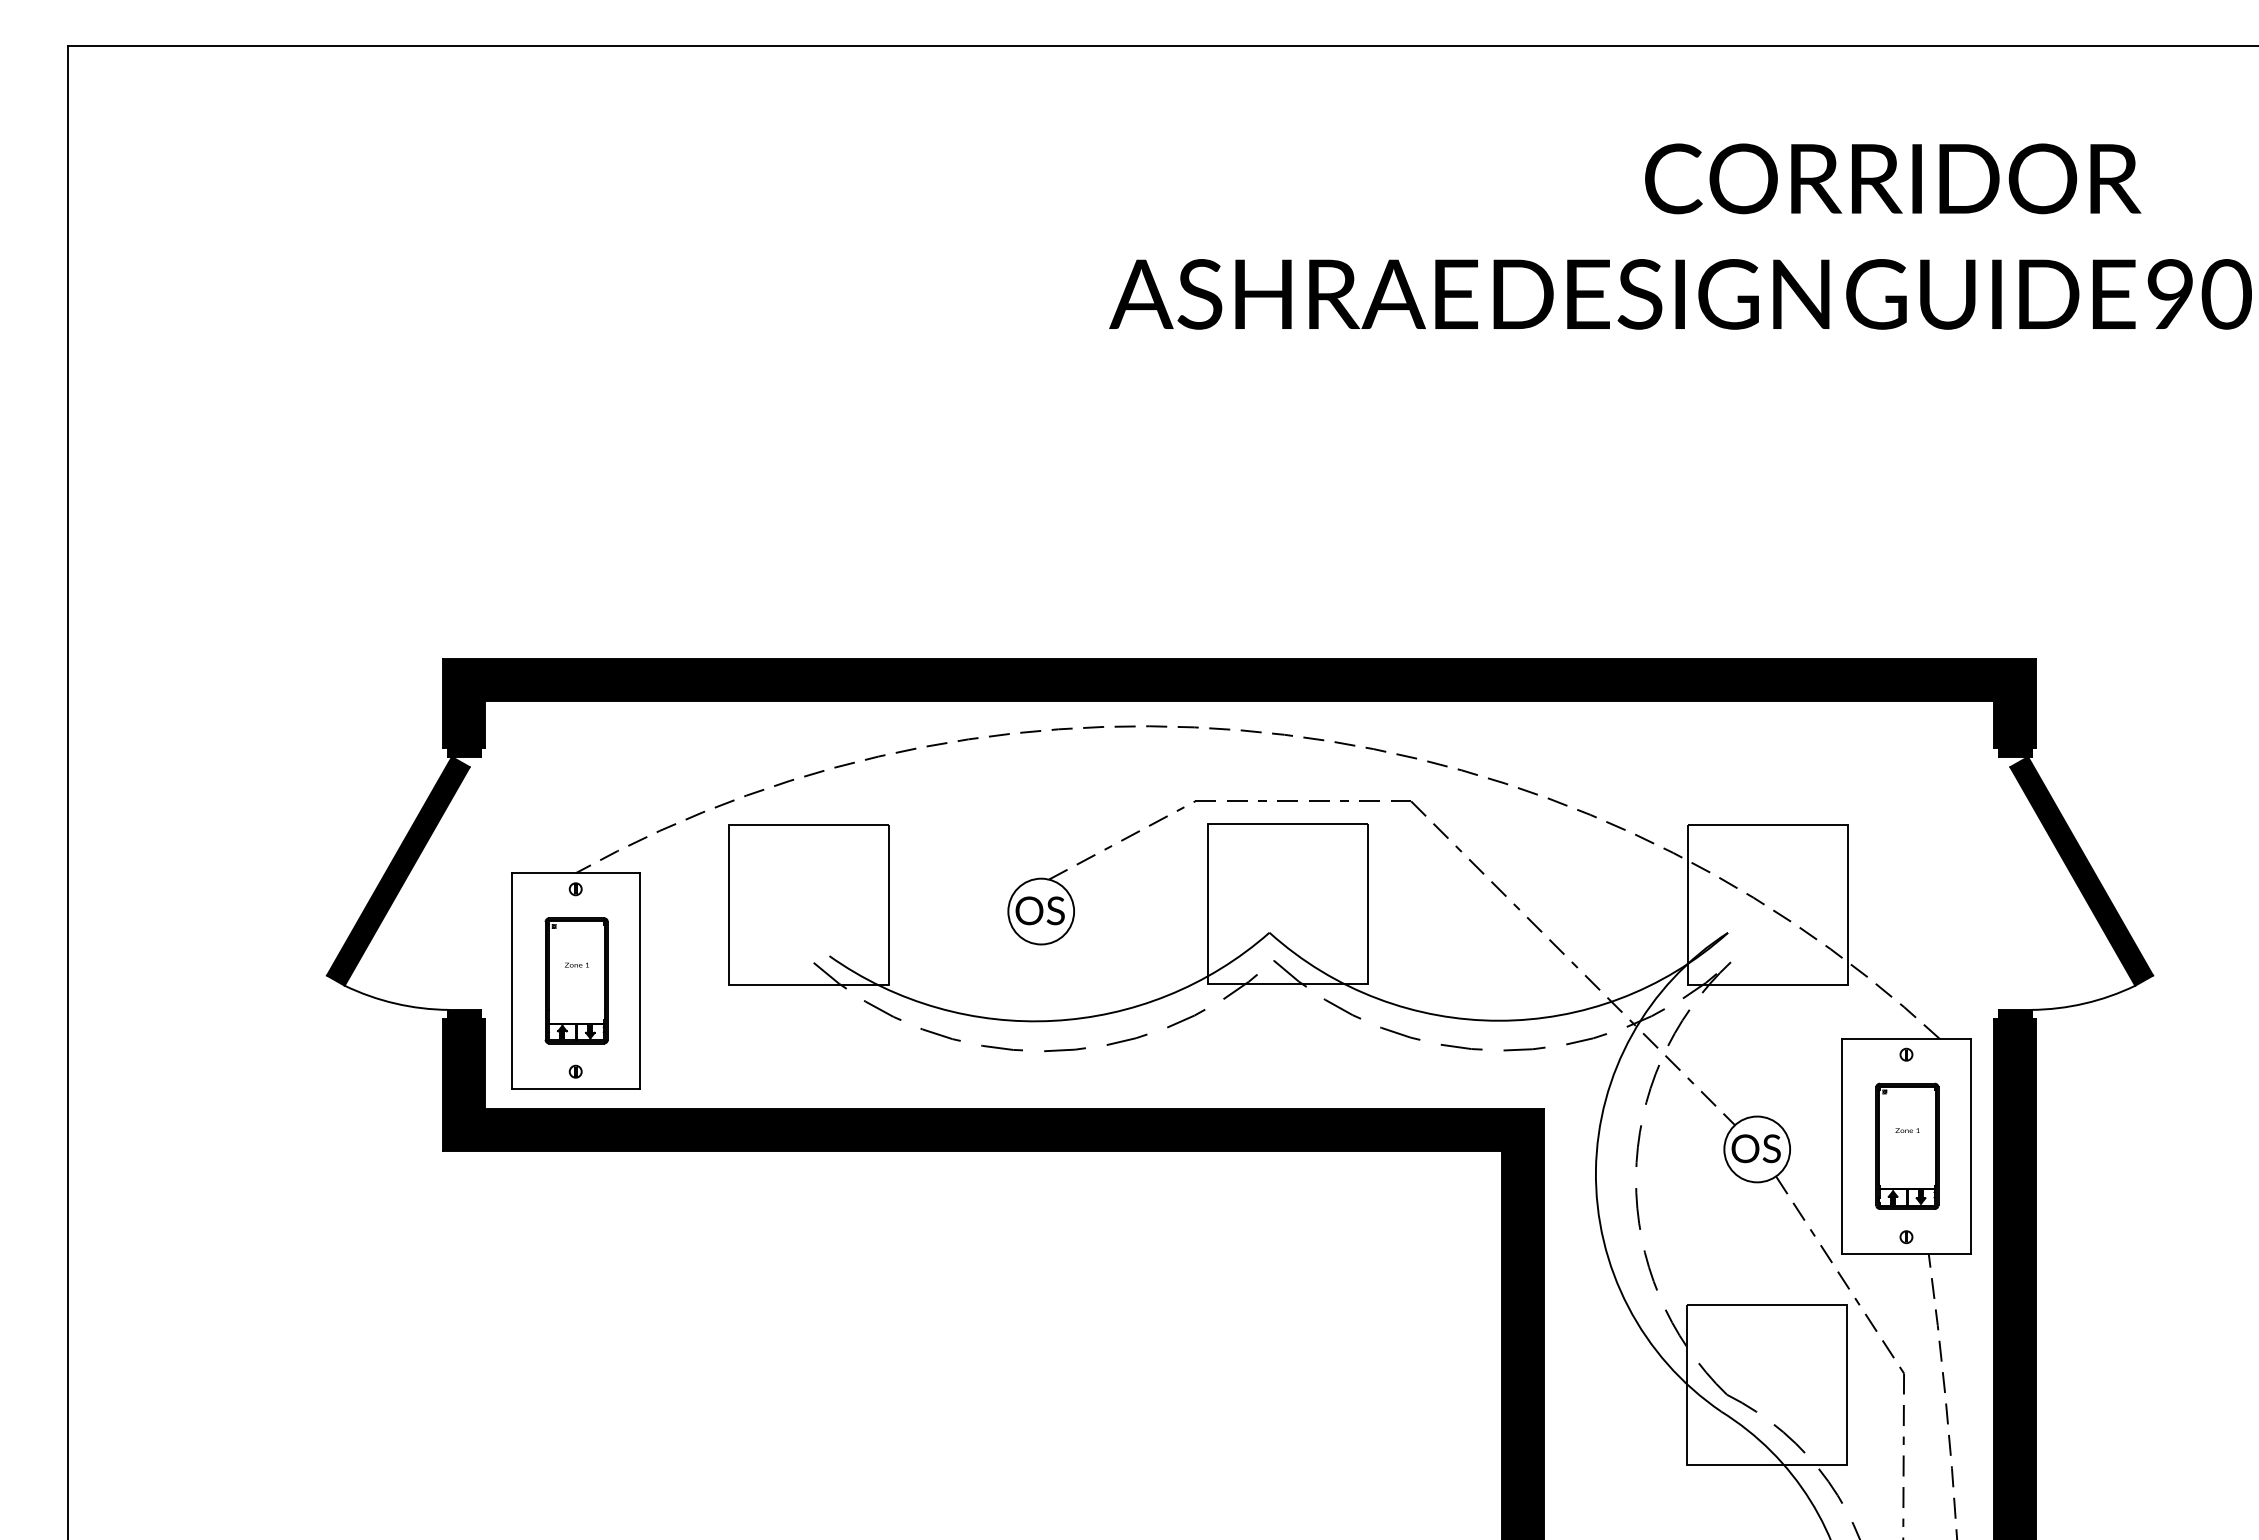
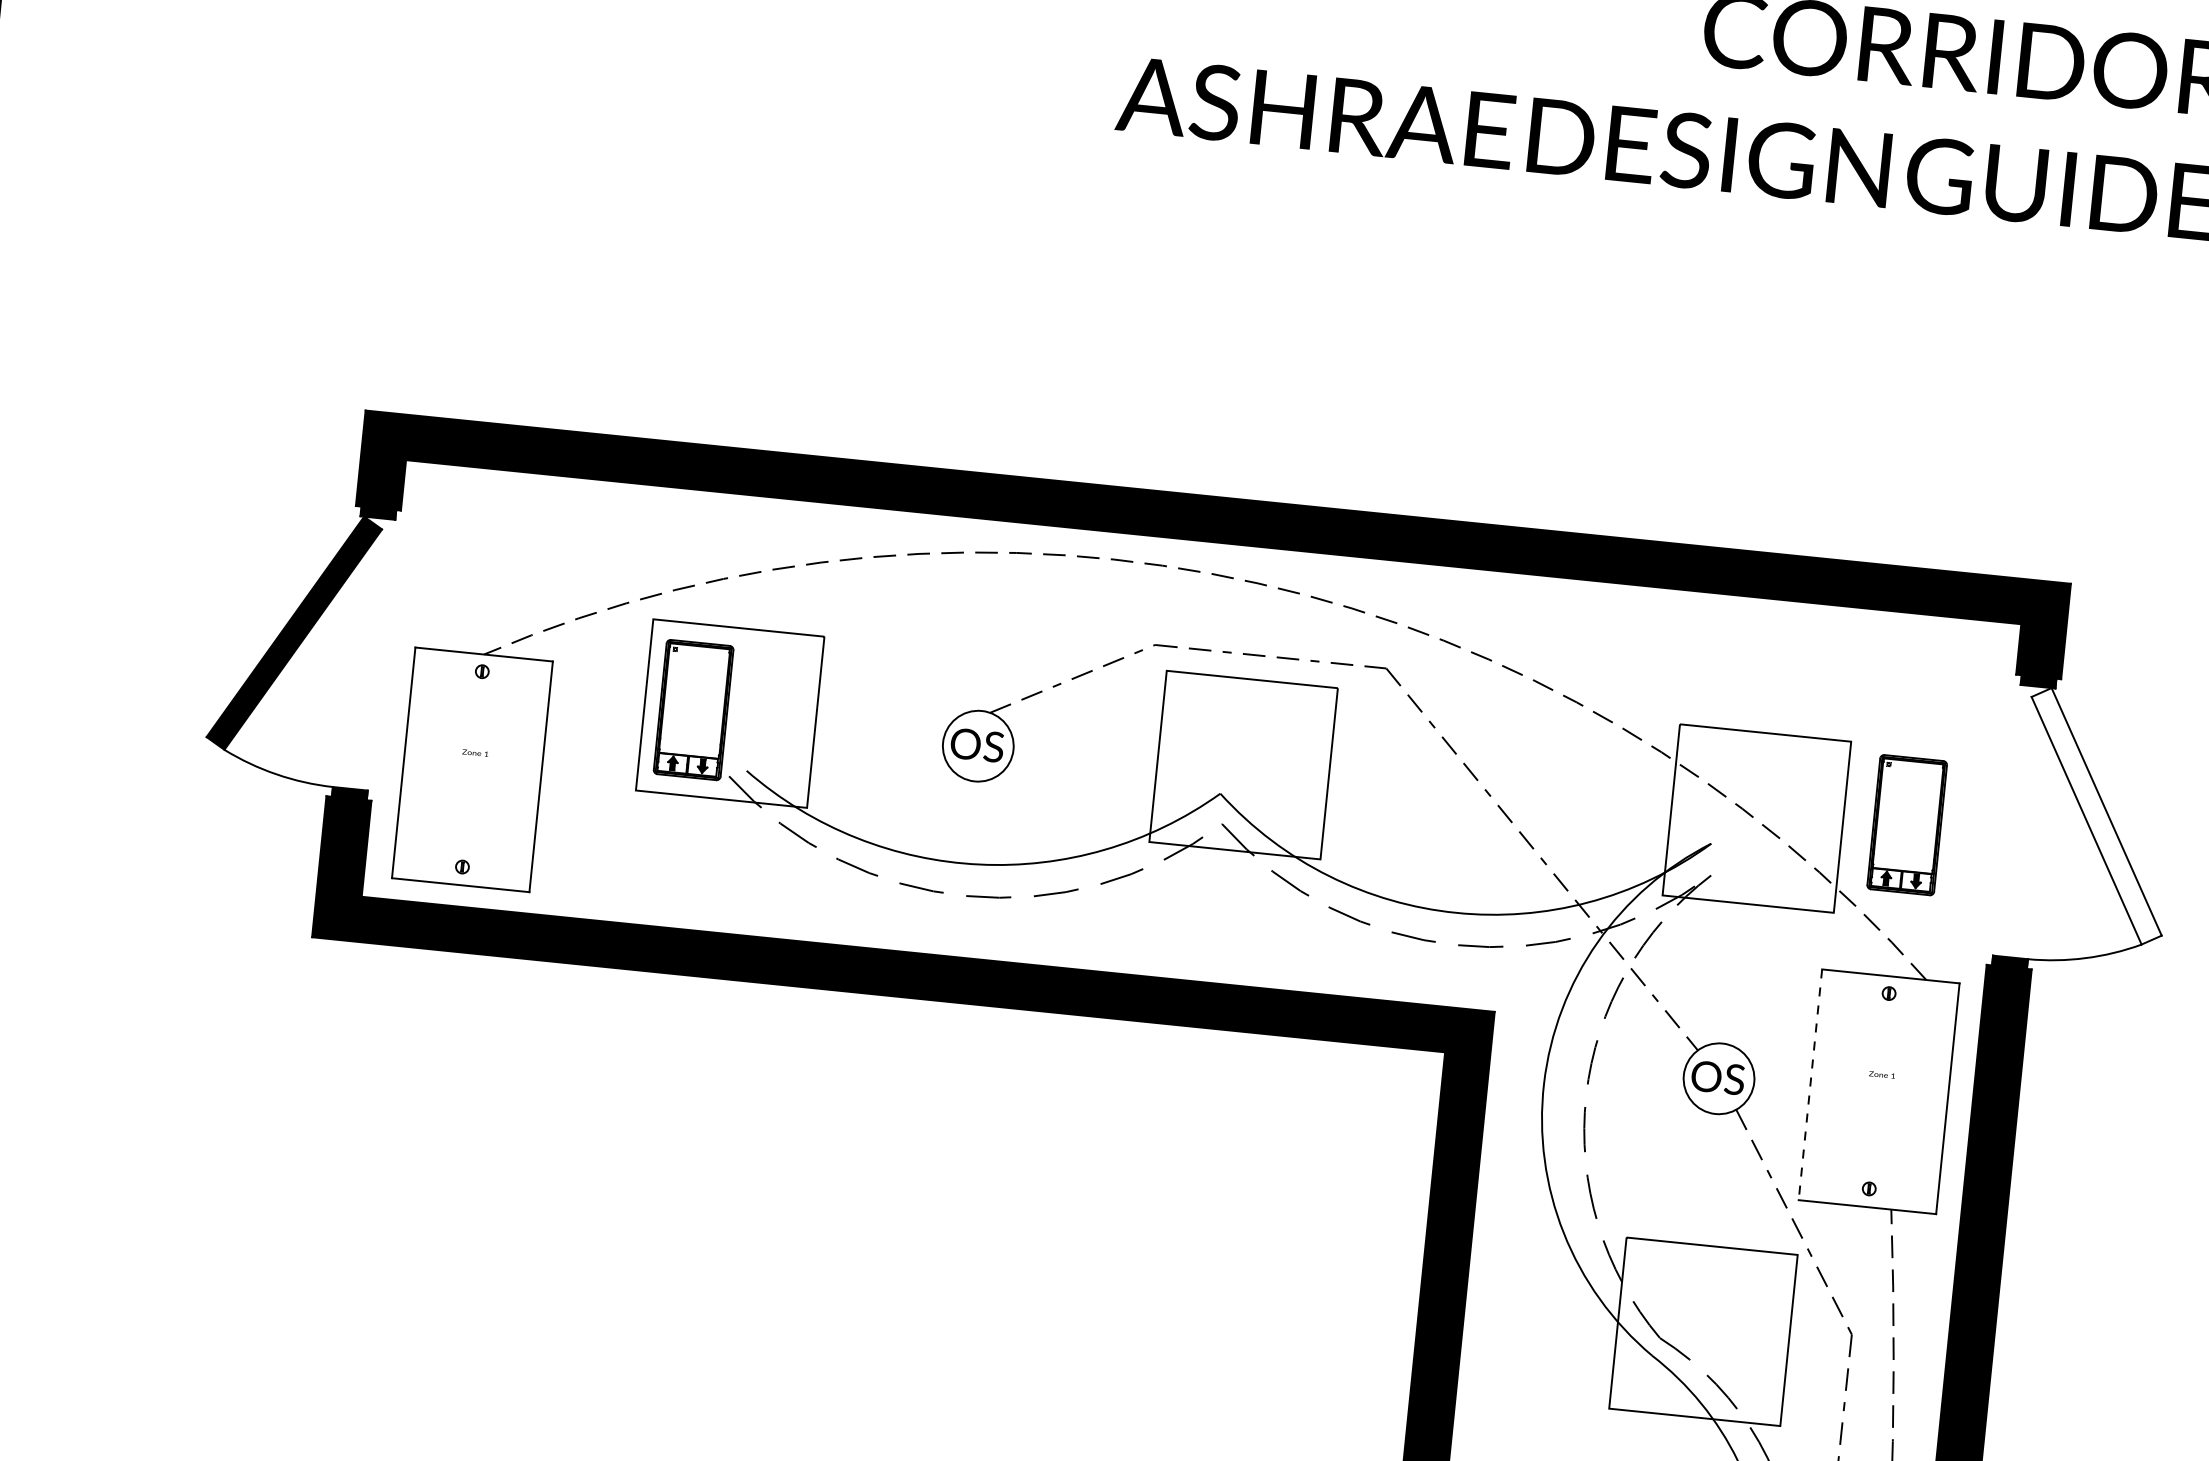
fill: (2081, 871) -> (2096, 816), removed
part: (576, 980) -> (693, 709), moved
part: (1907, 1145) -> (1907, 824), moved
line: (1842, 1146) -> (1810, 1084), solid -> dashed

